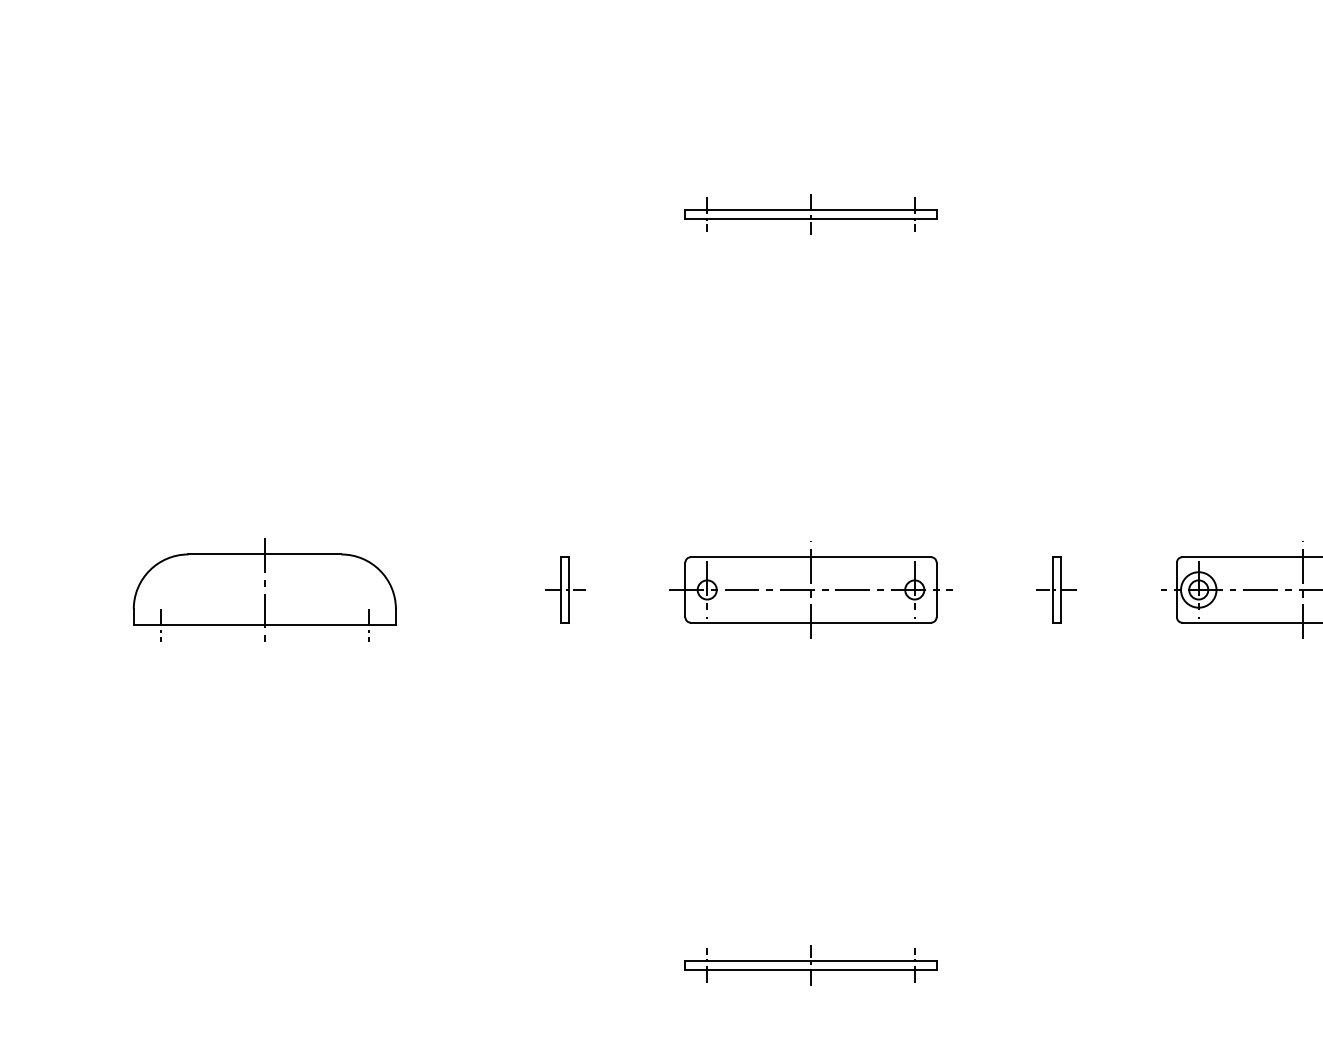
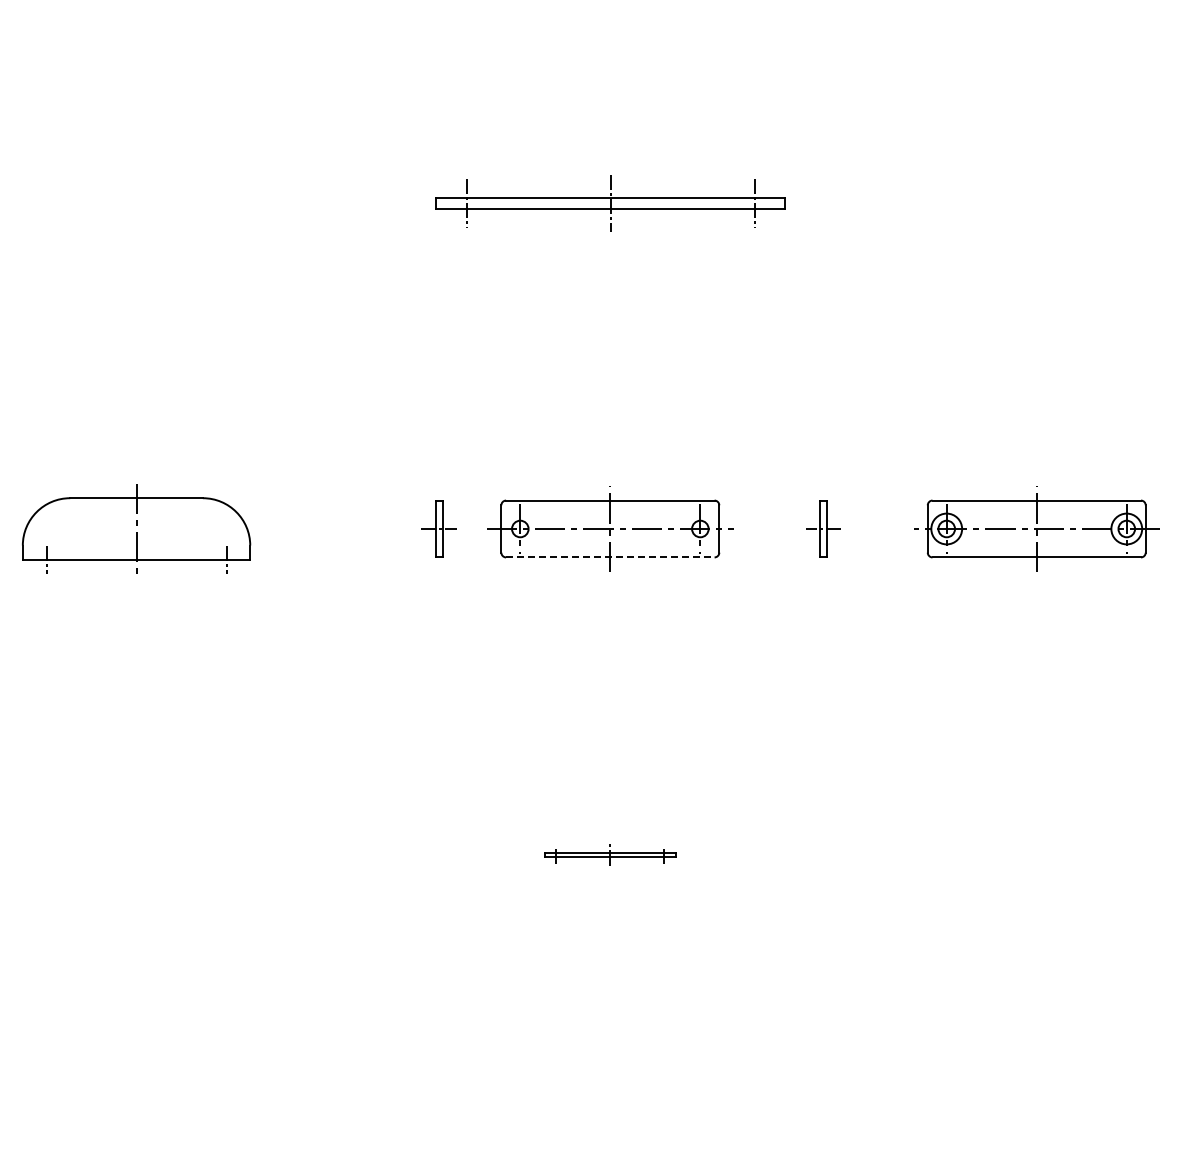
part: (810, 213) -> (609, 202), size x1.6
part: (564, 589) -> (438, 528), moved
line: (811, 622) -> (610, 557), solid -> dashed
part: (810, 965) -> (609, 854), size x0.6

